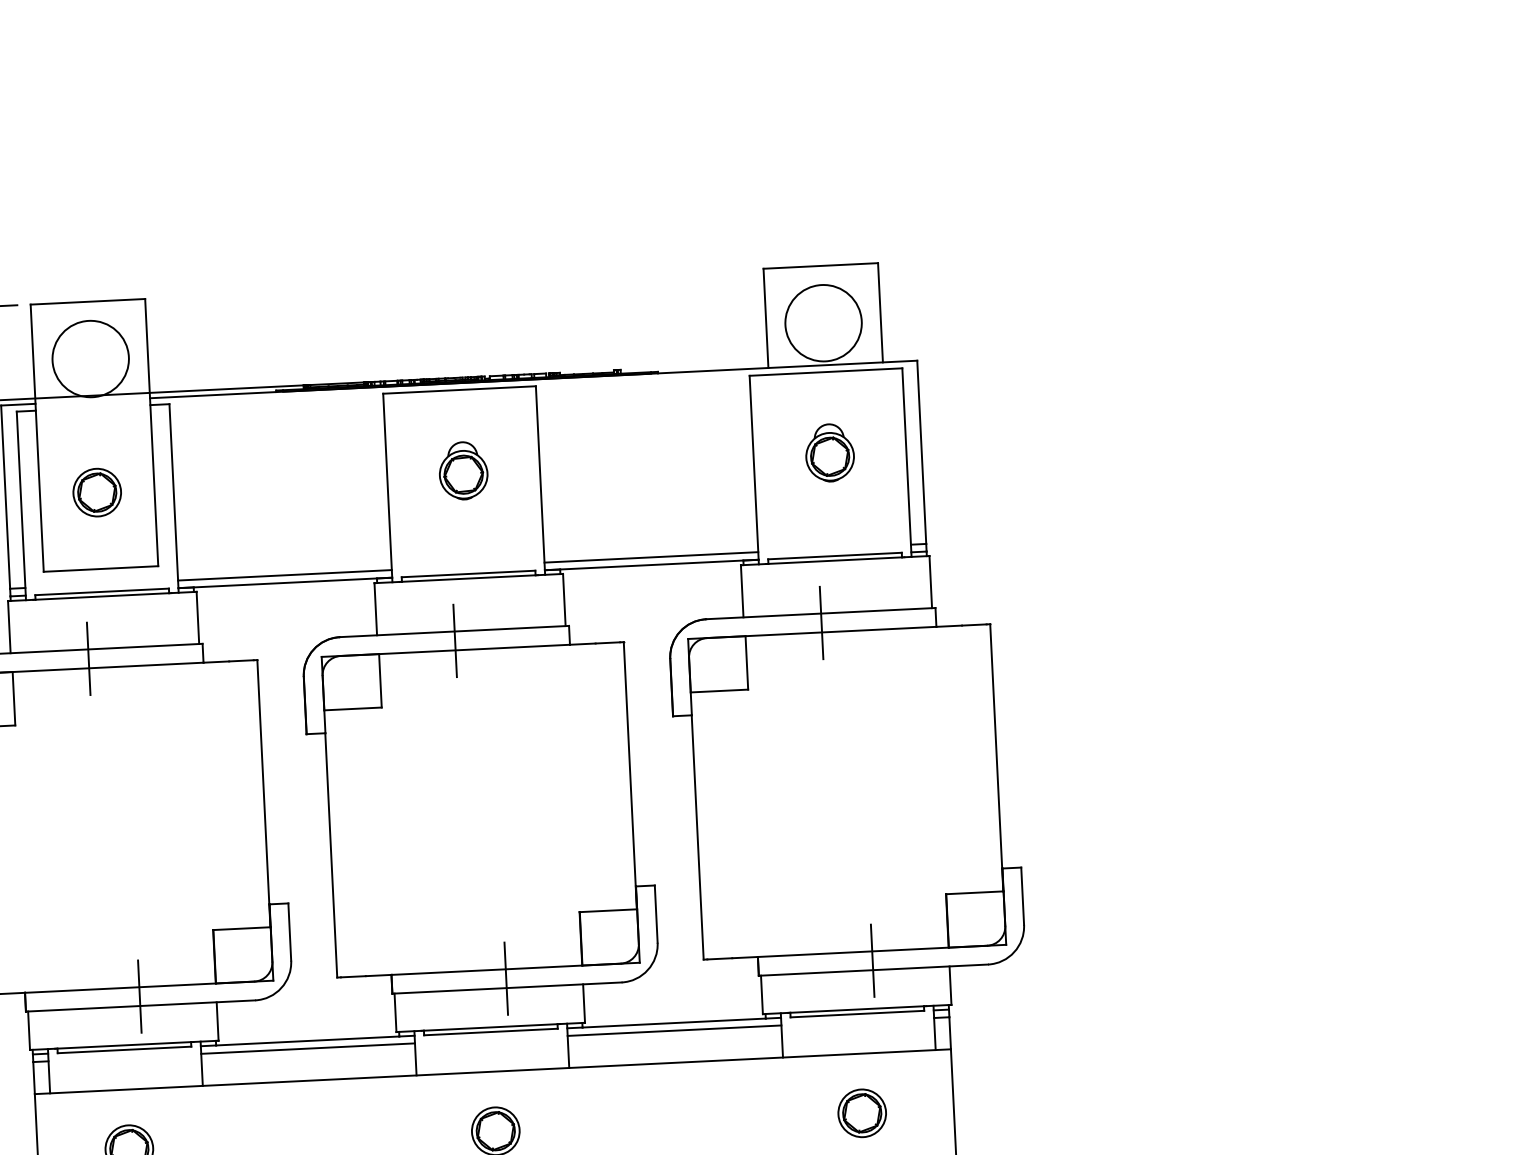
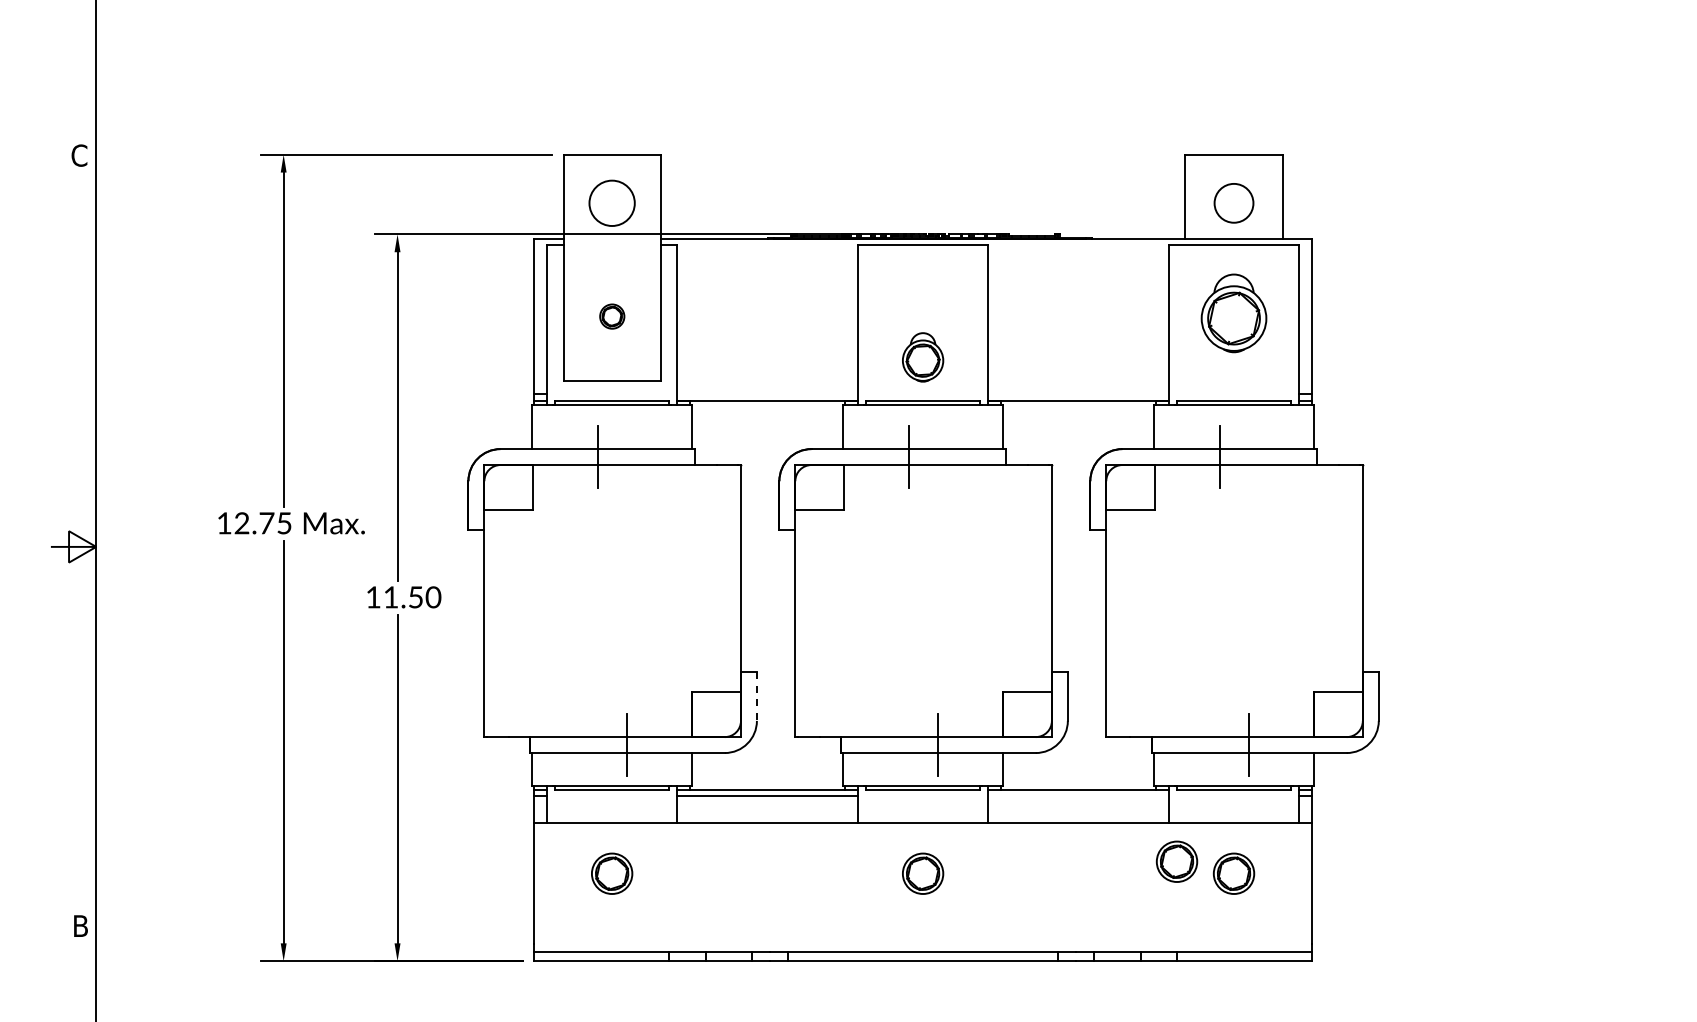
circle: (822, 322) -> (1233, 202), size x0.6
circle: (89, 358) -> (611, 202), size x0.7
part: (829, 453) -> (1233, 313), size x1.6
part: (464, 470) -> (923, 357), moved
part: (97, 492) -> (612, 316), size x0.6
line: (651, 557) -> (1078, 394), removed
line: (284, 575) -> (767, 394), removed
line: (289, 933) -> (756, 697), solid -> dashed
line: (674, 1031) -> (1078, 796), removed
part: (793, 1102) -> (1176, 861), added

